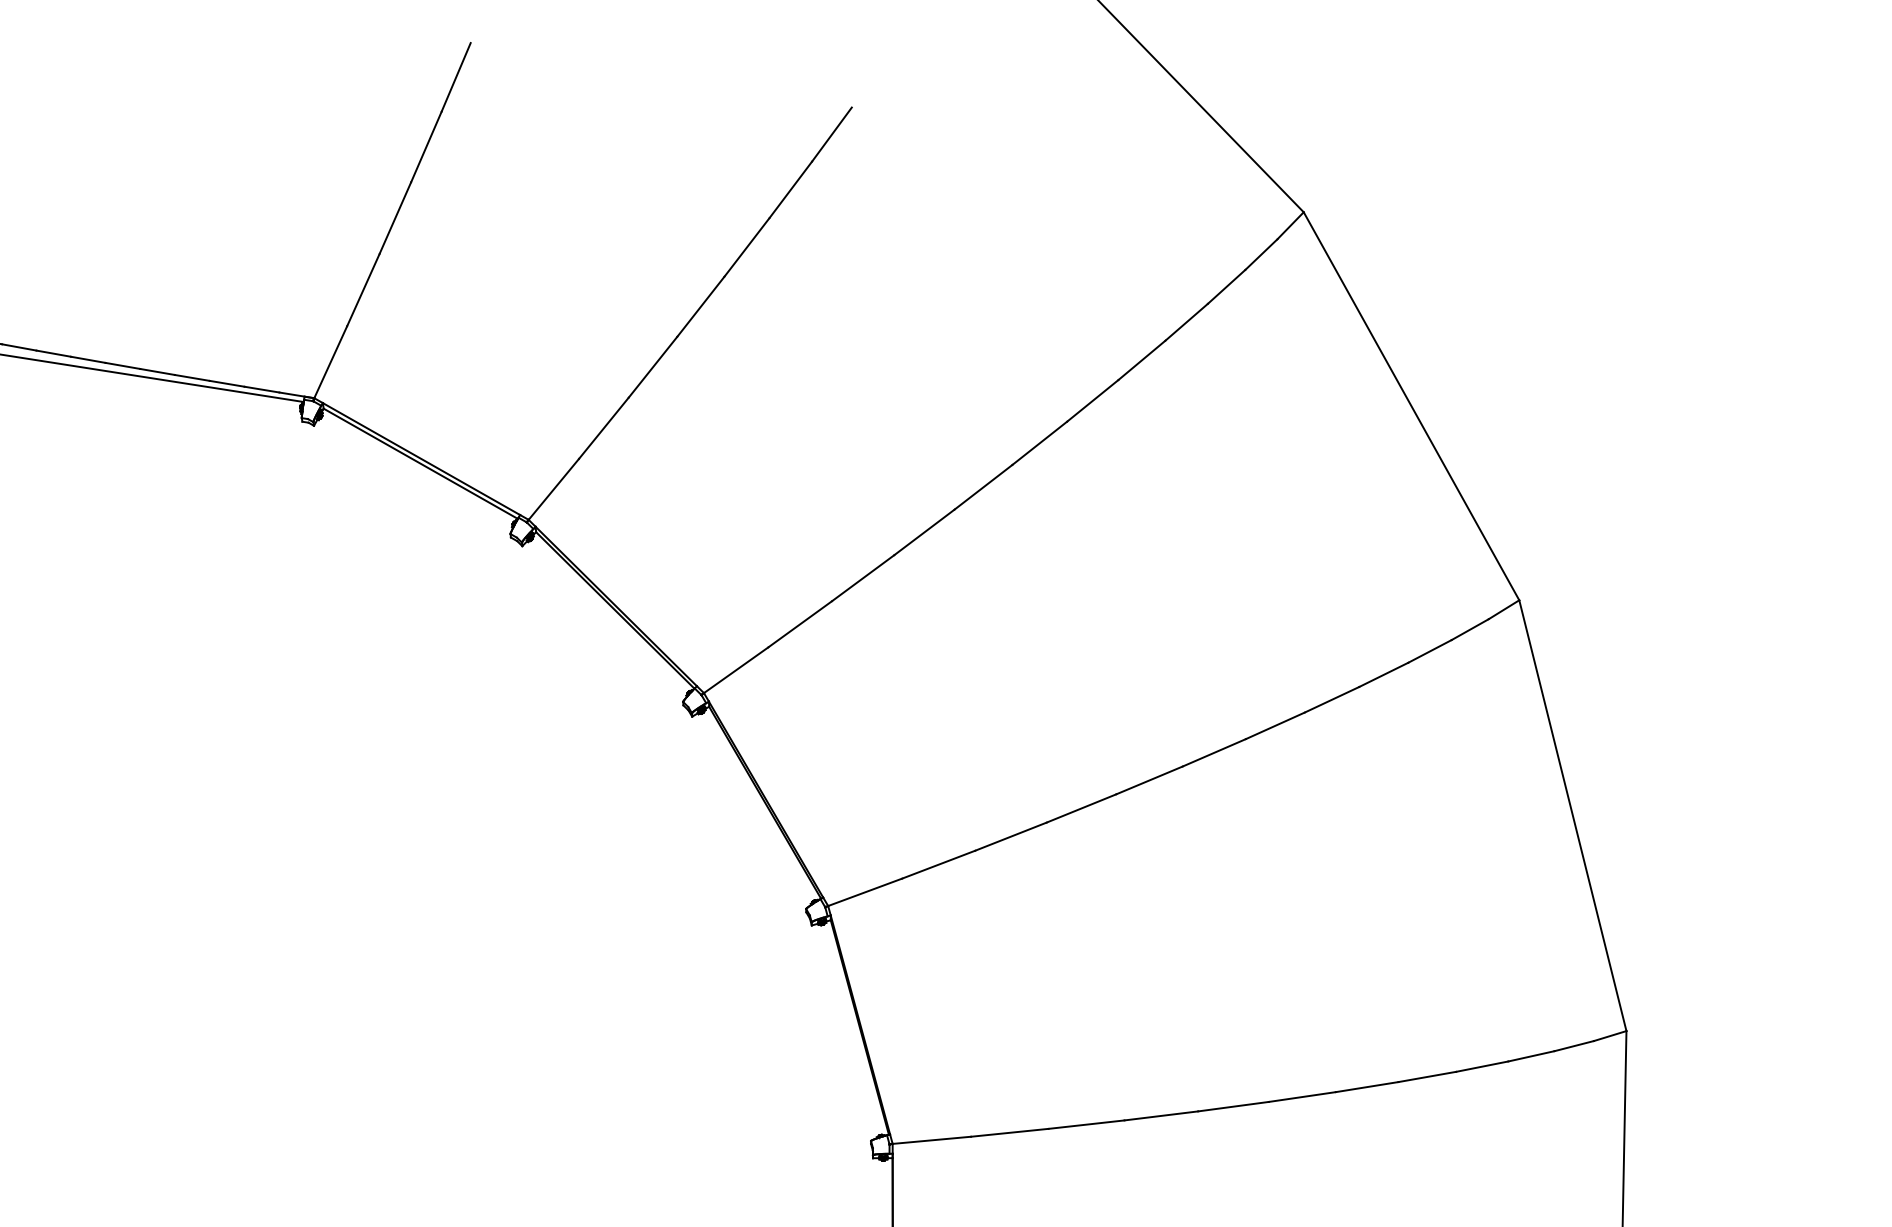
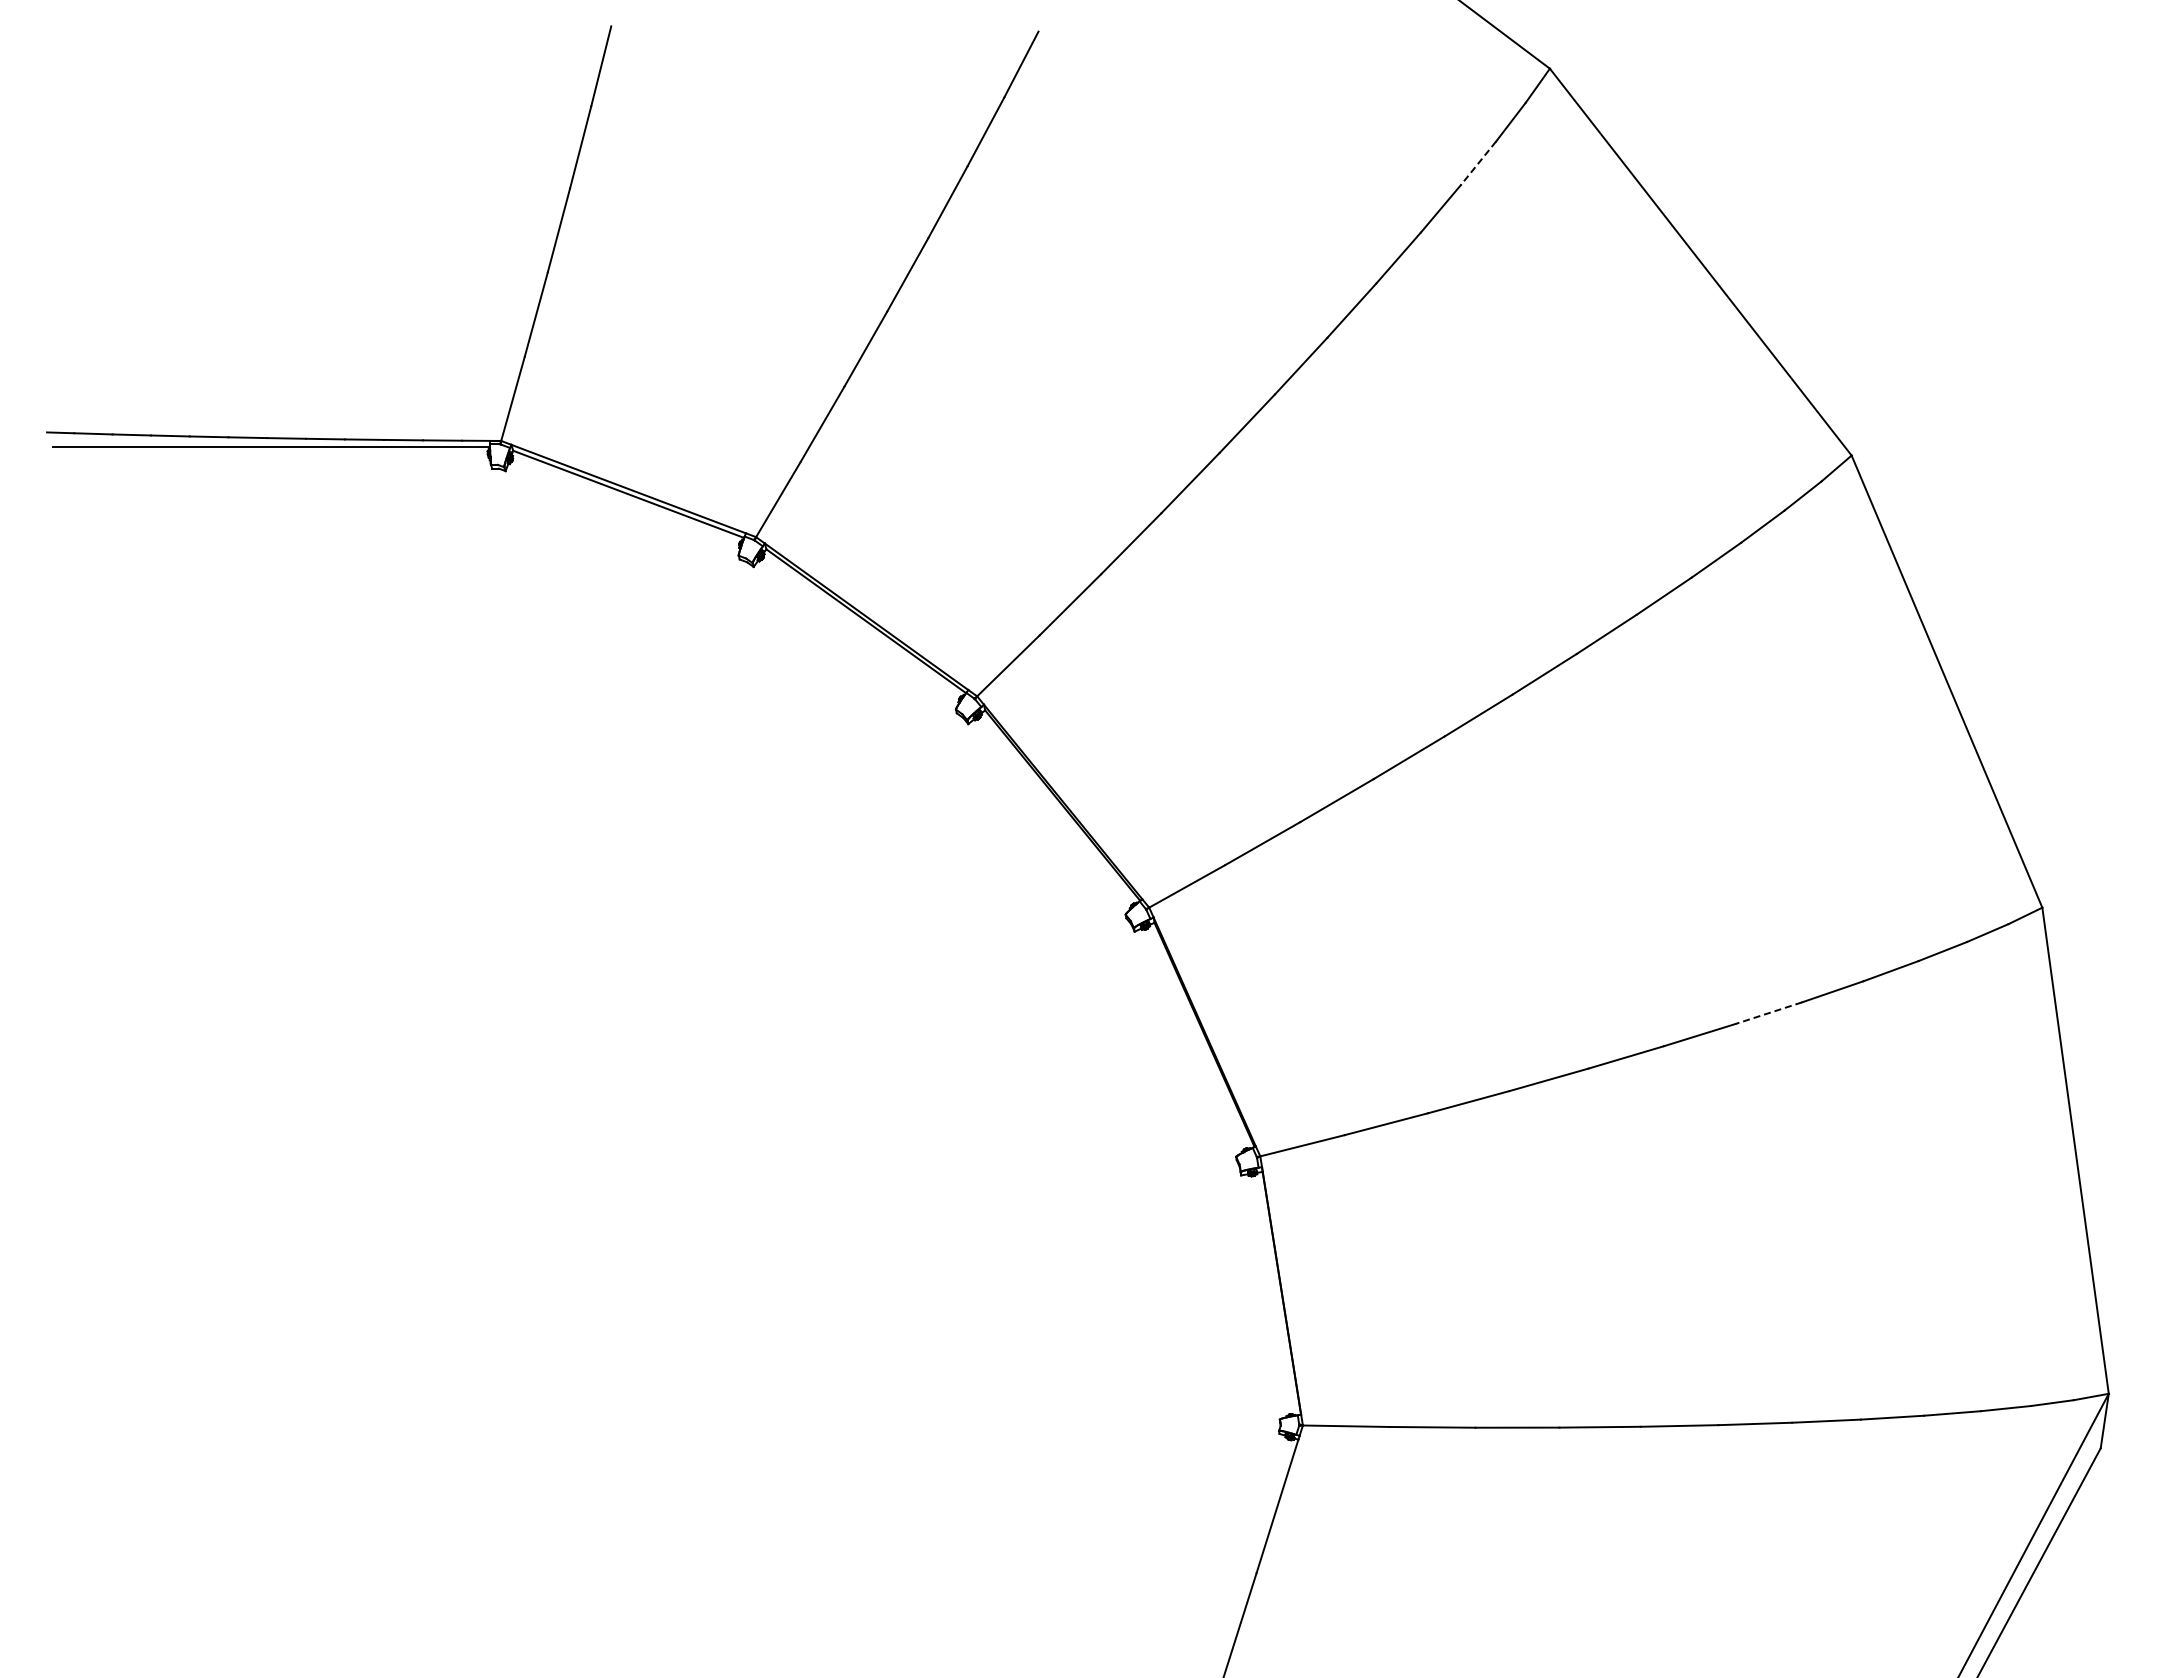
line: (1226, 287) -> (1478, 163), solid -> dashed
line: (1366, 1087) -> (1768, 1013), solid -> dashed

